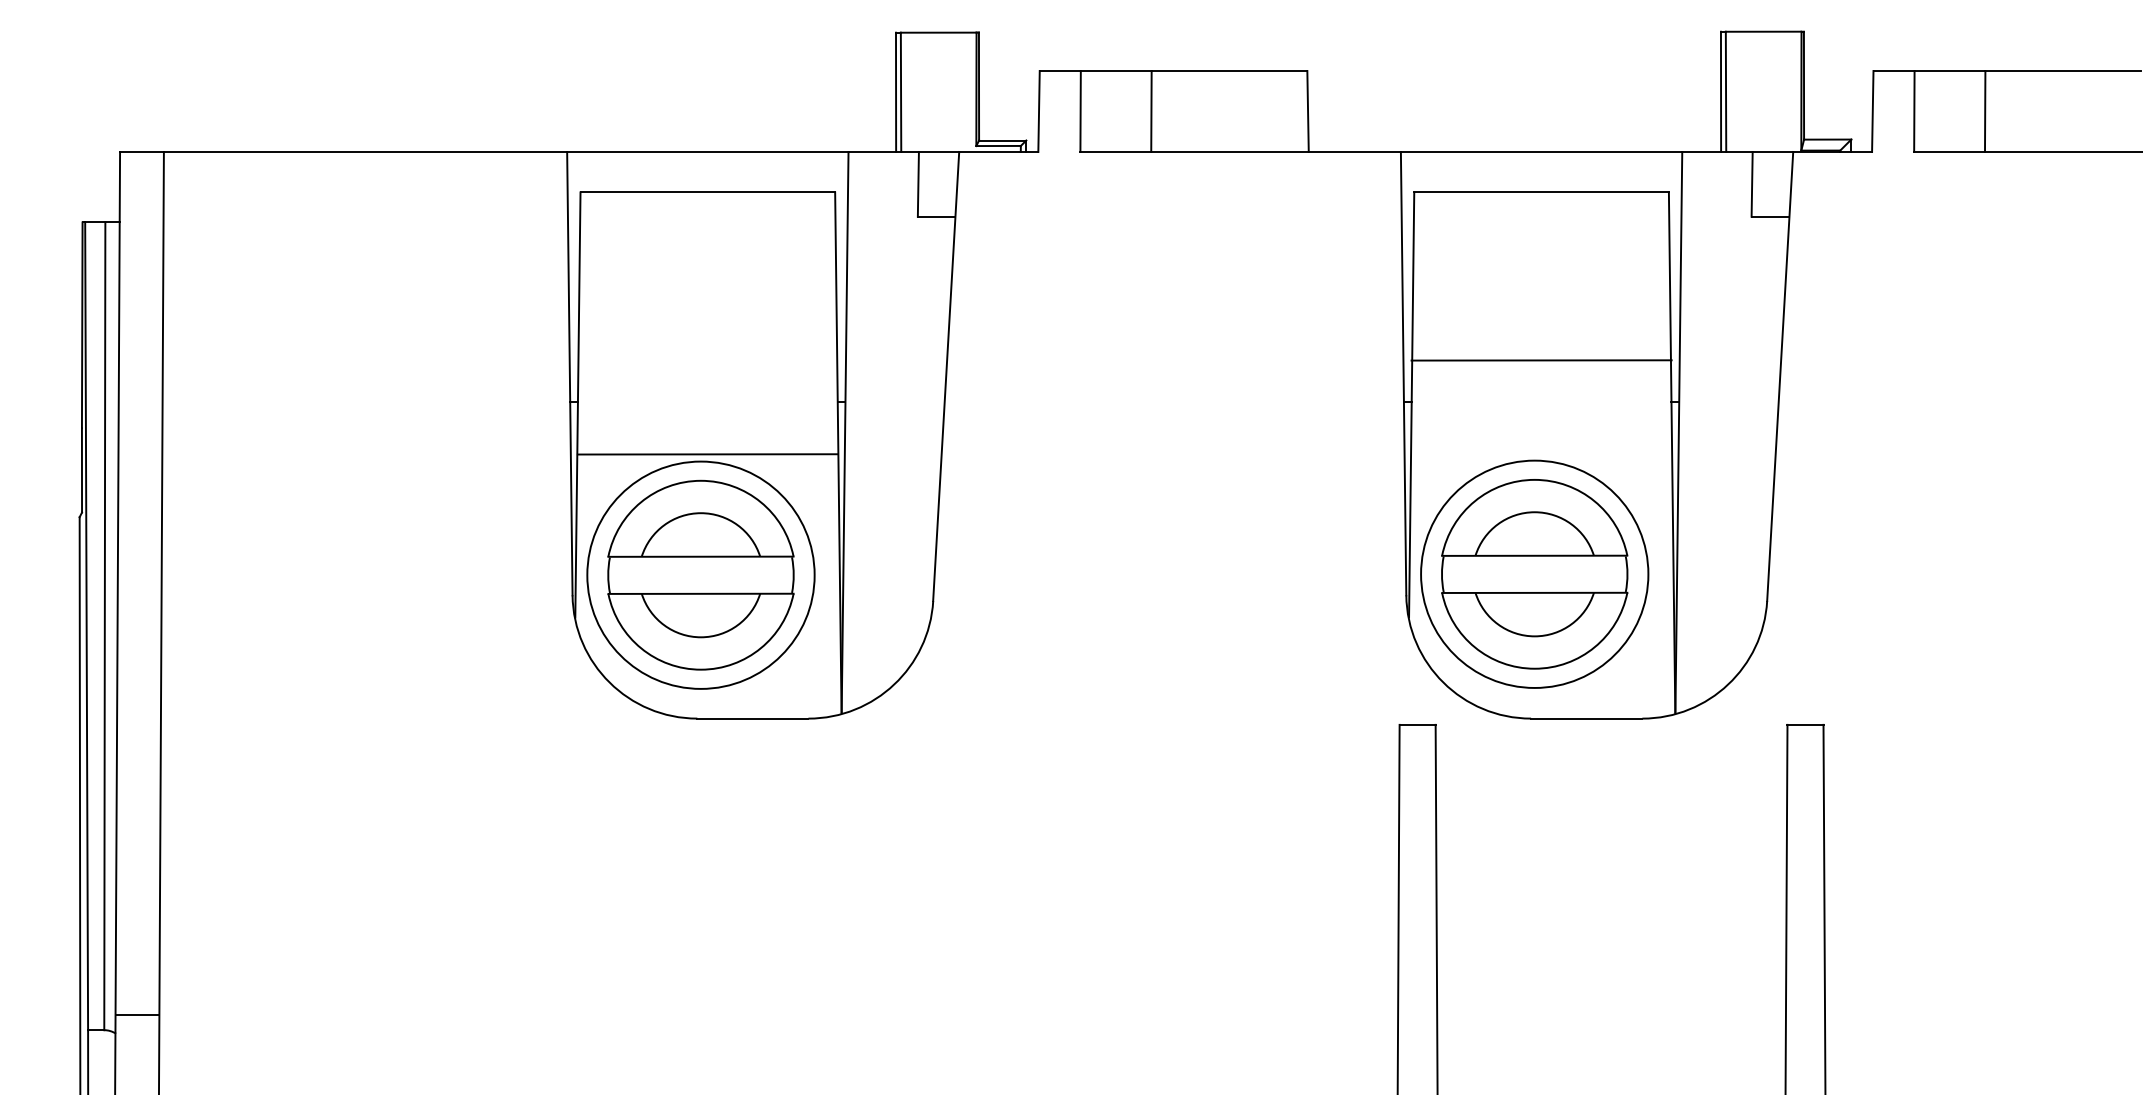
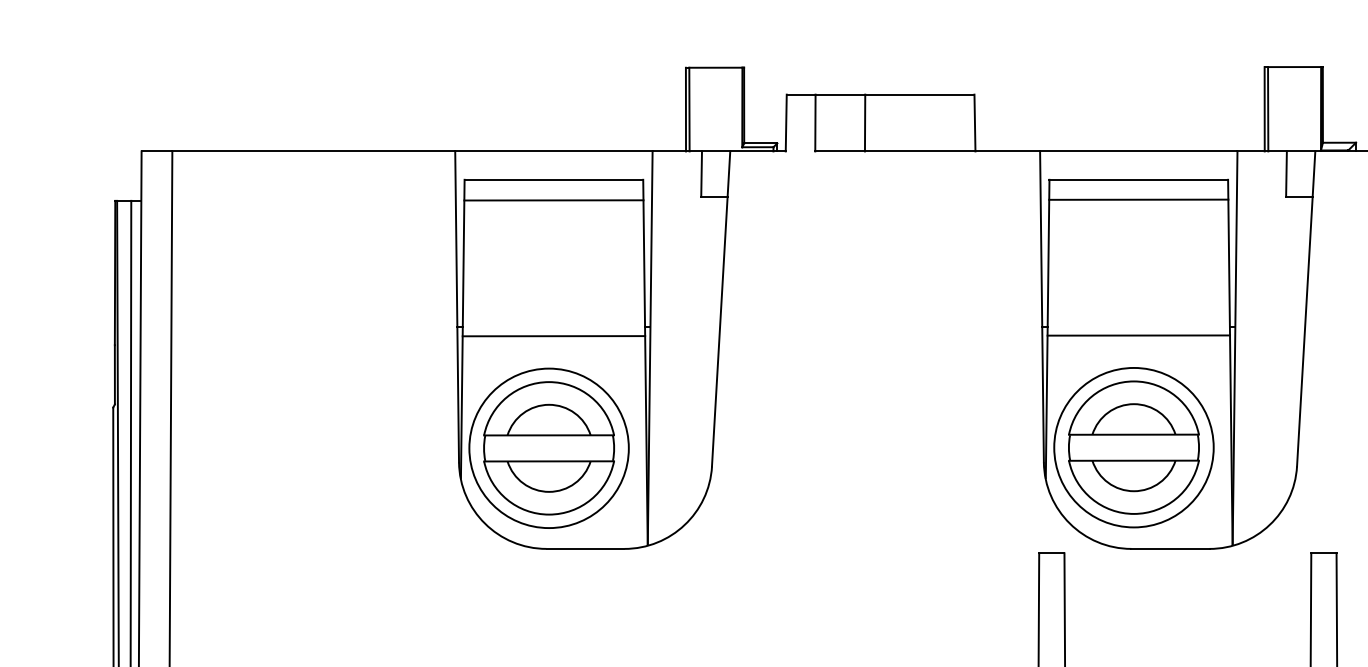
line: (1541, 220) -> (1138, 199), added
line: (707, 221) -> (553, 200), added
line: (1541, 360) -> (1138, 335), moved
line: (707, 454) -> (553, 336), moved

